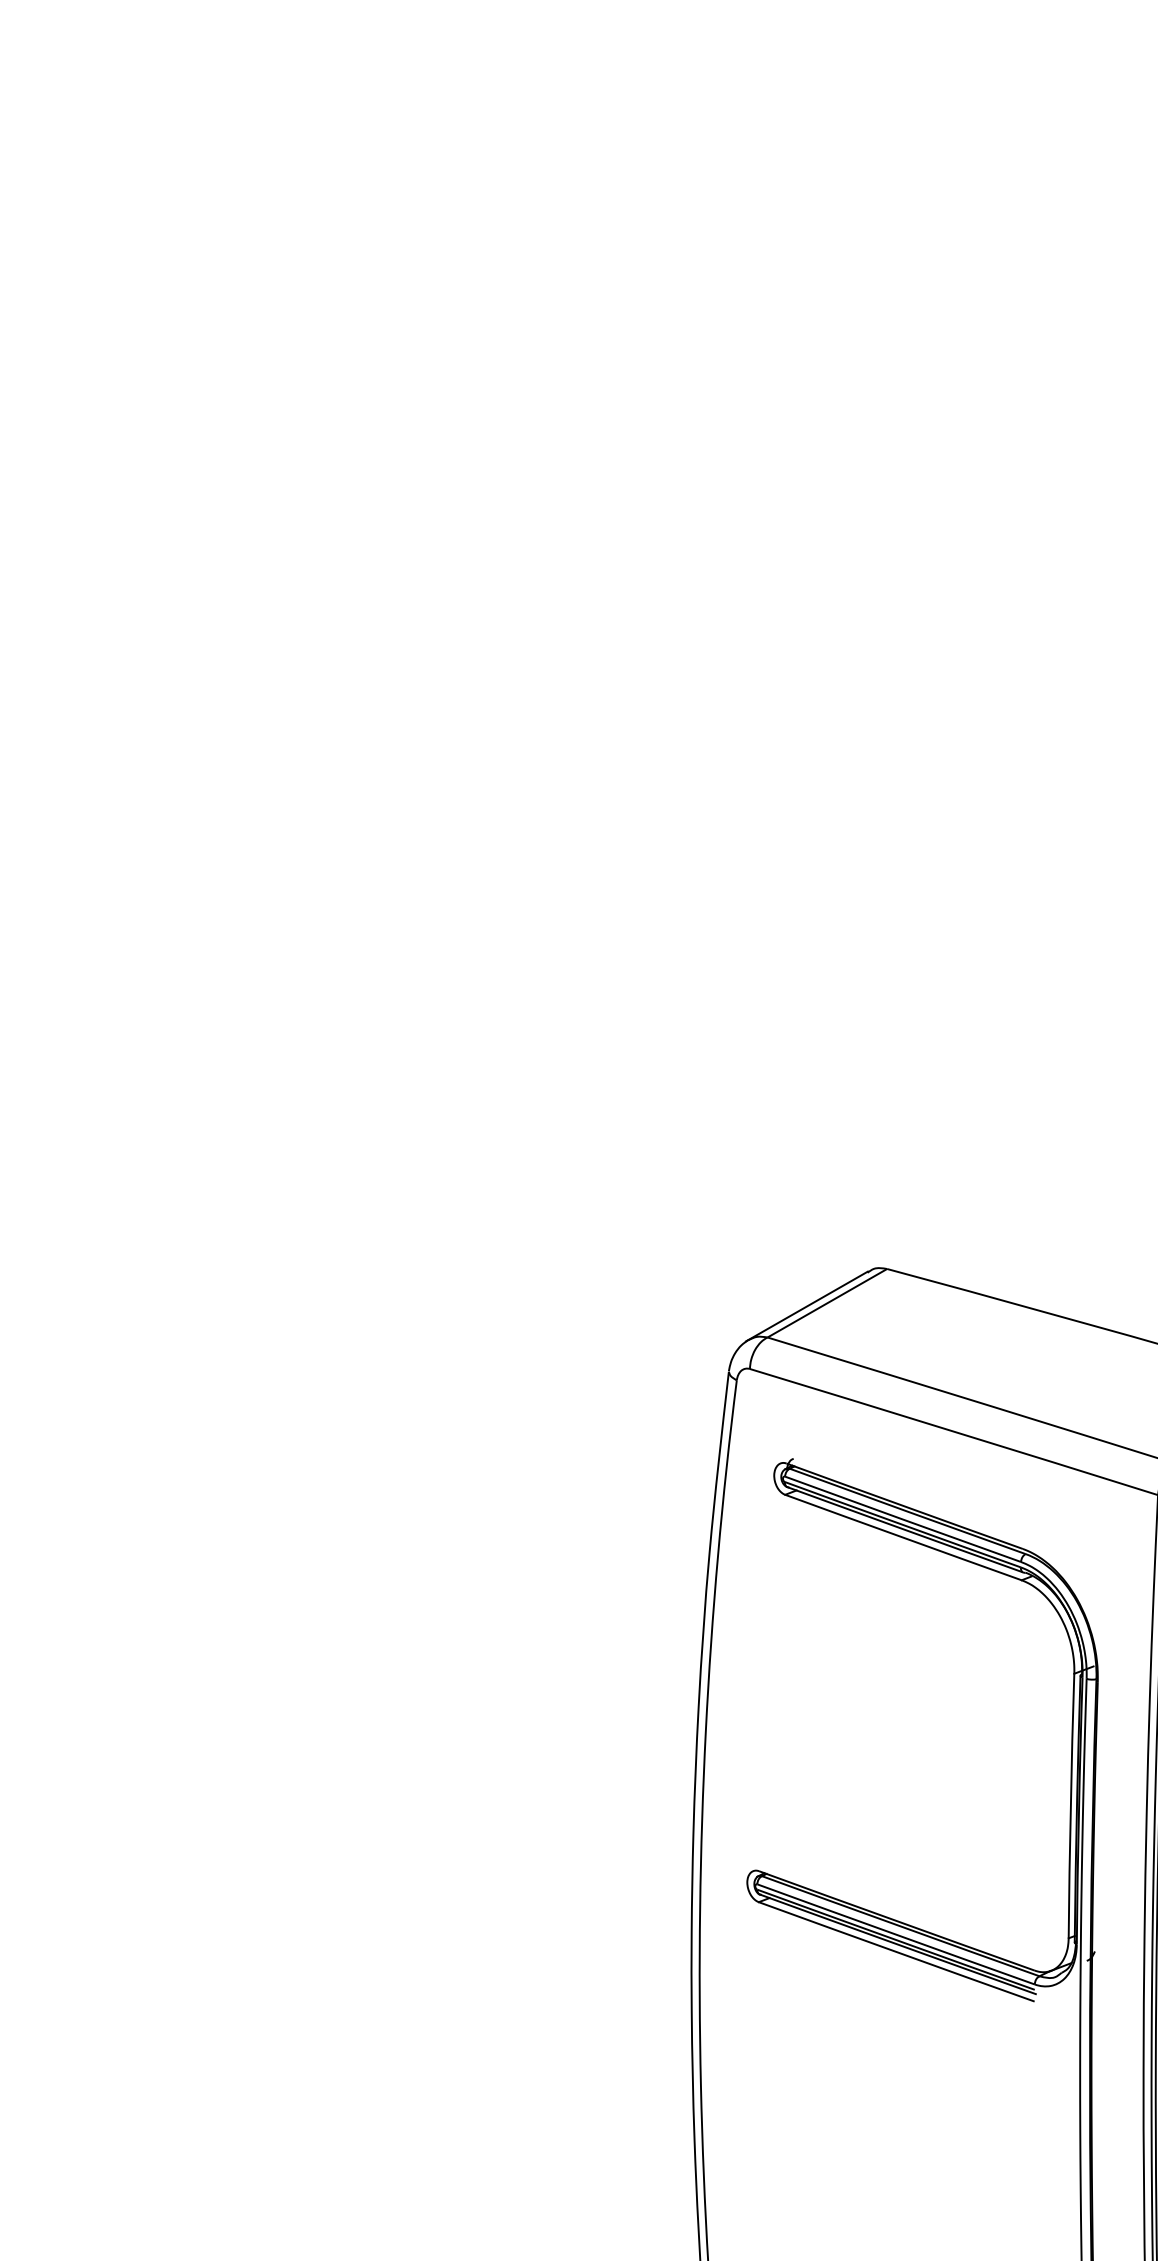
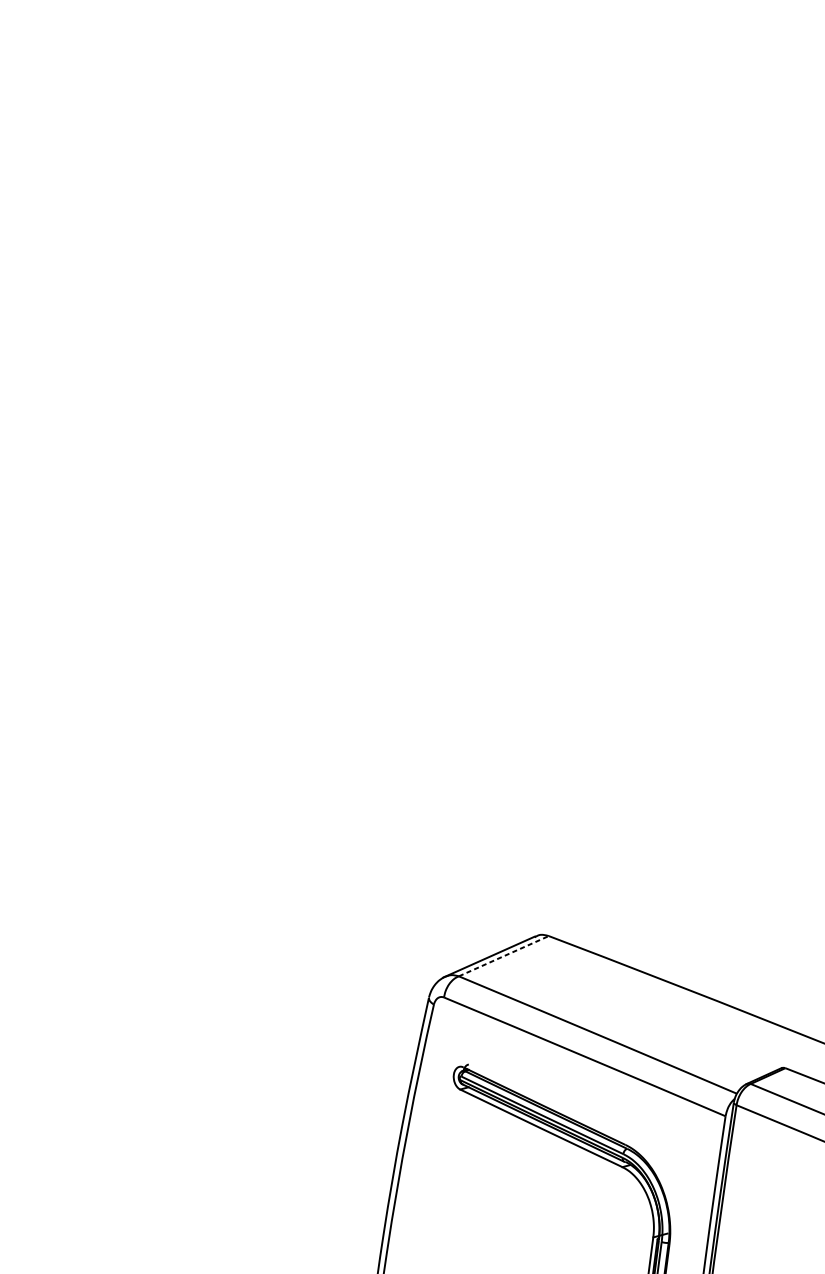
line: (827, 1303) -> (503, 956), solid -> dashed

